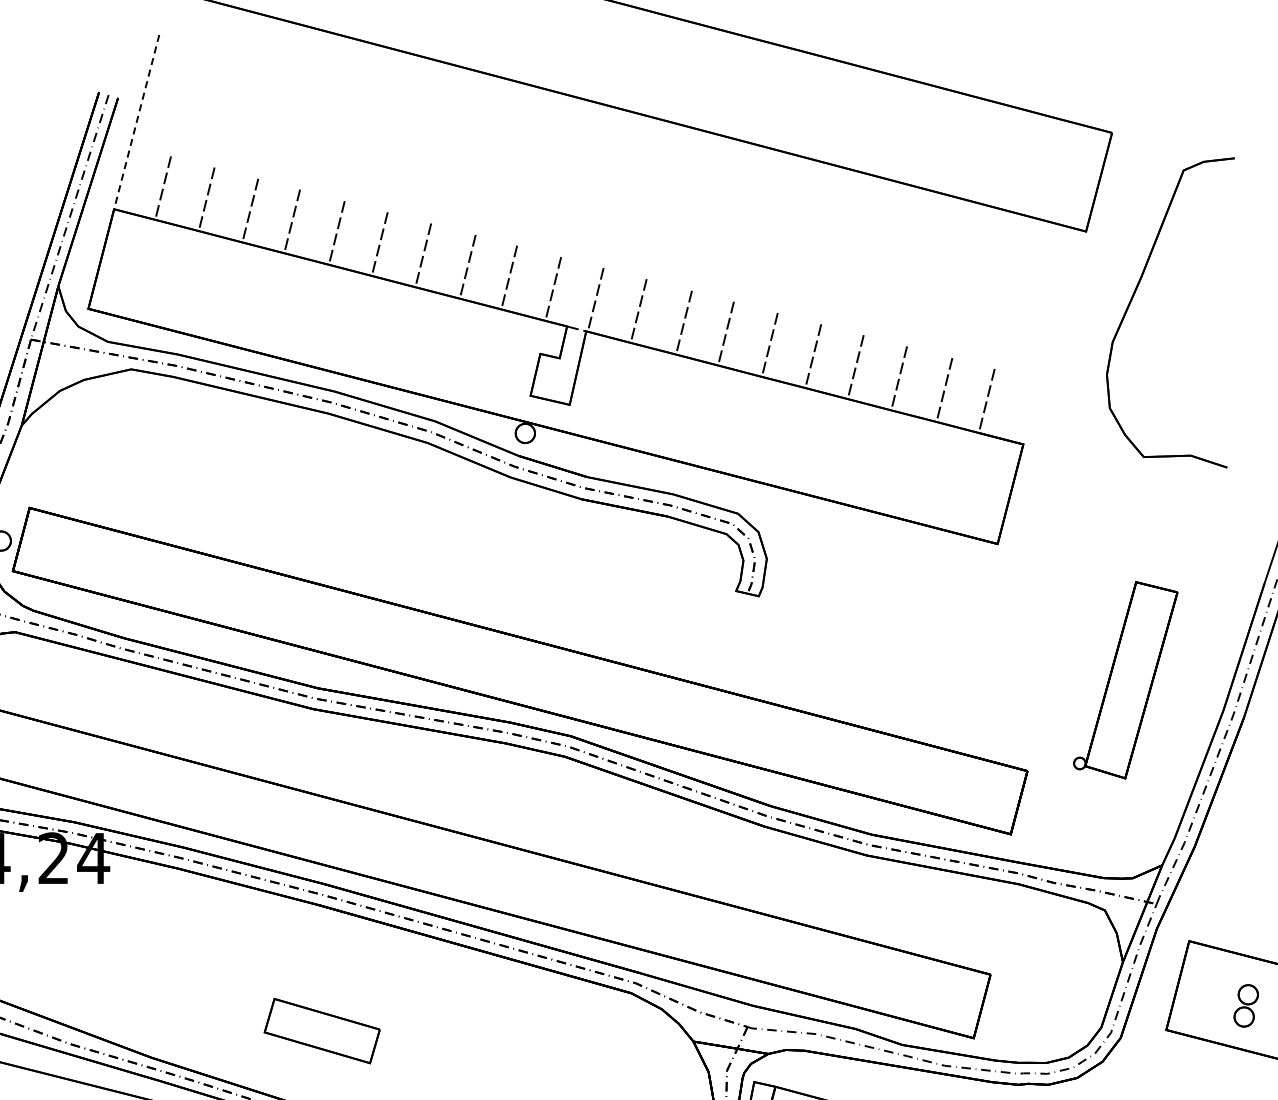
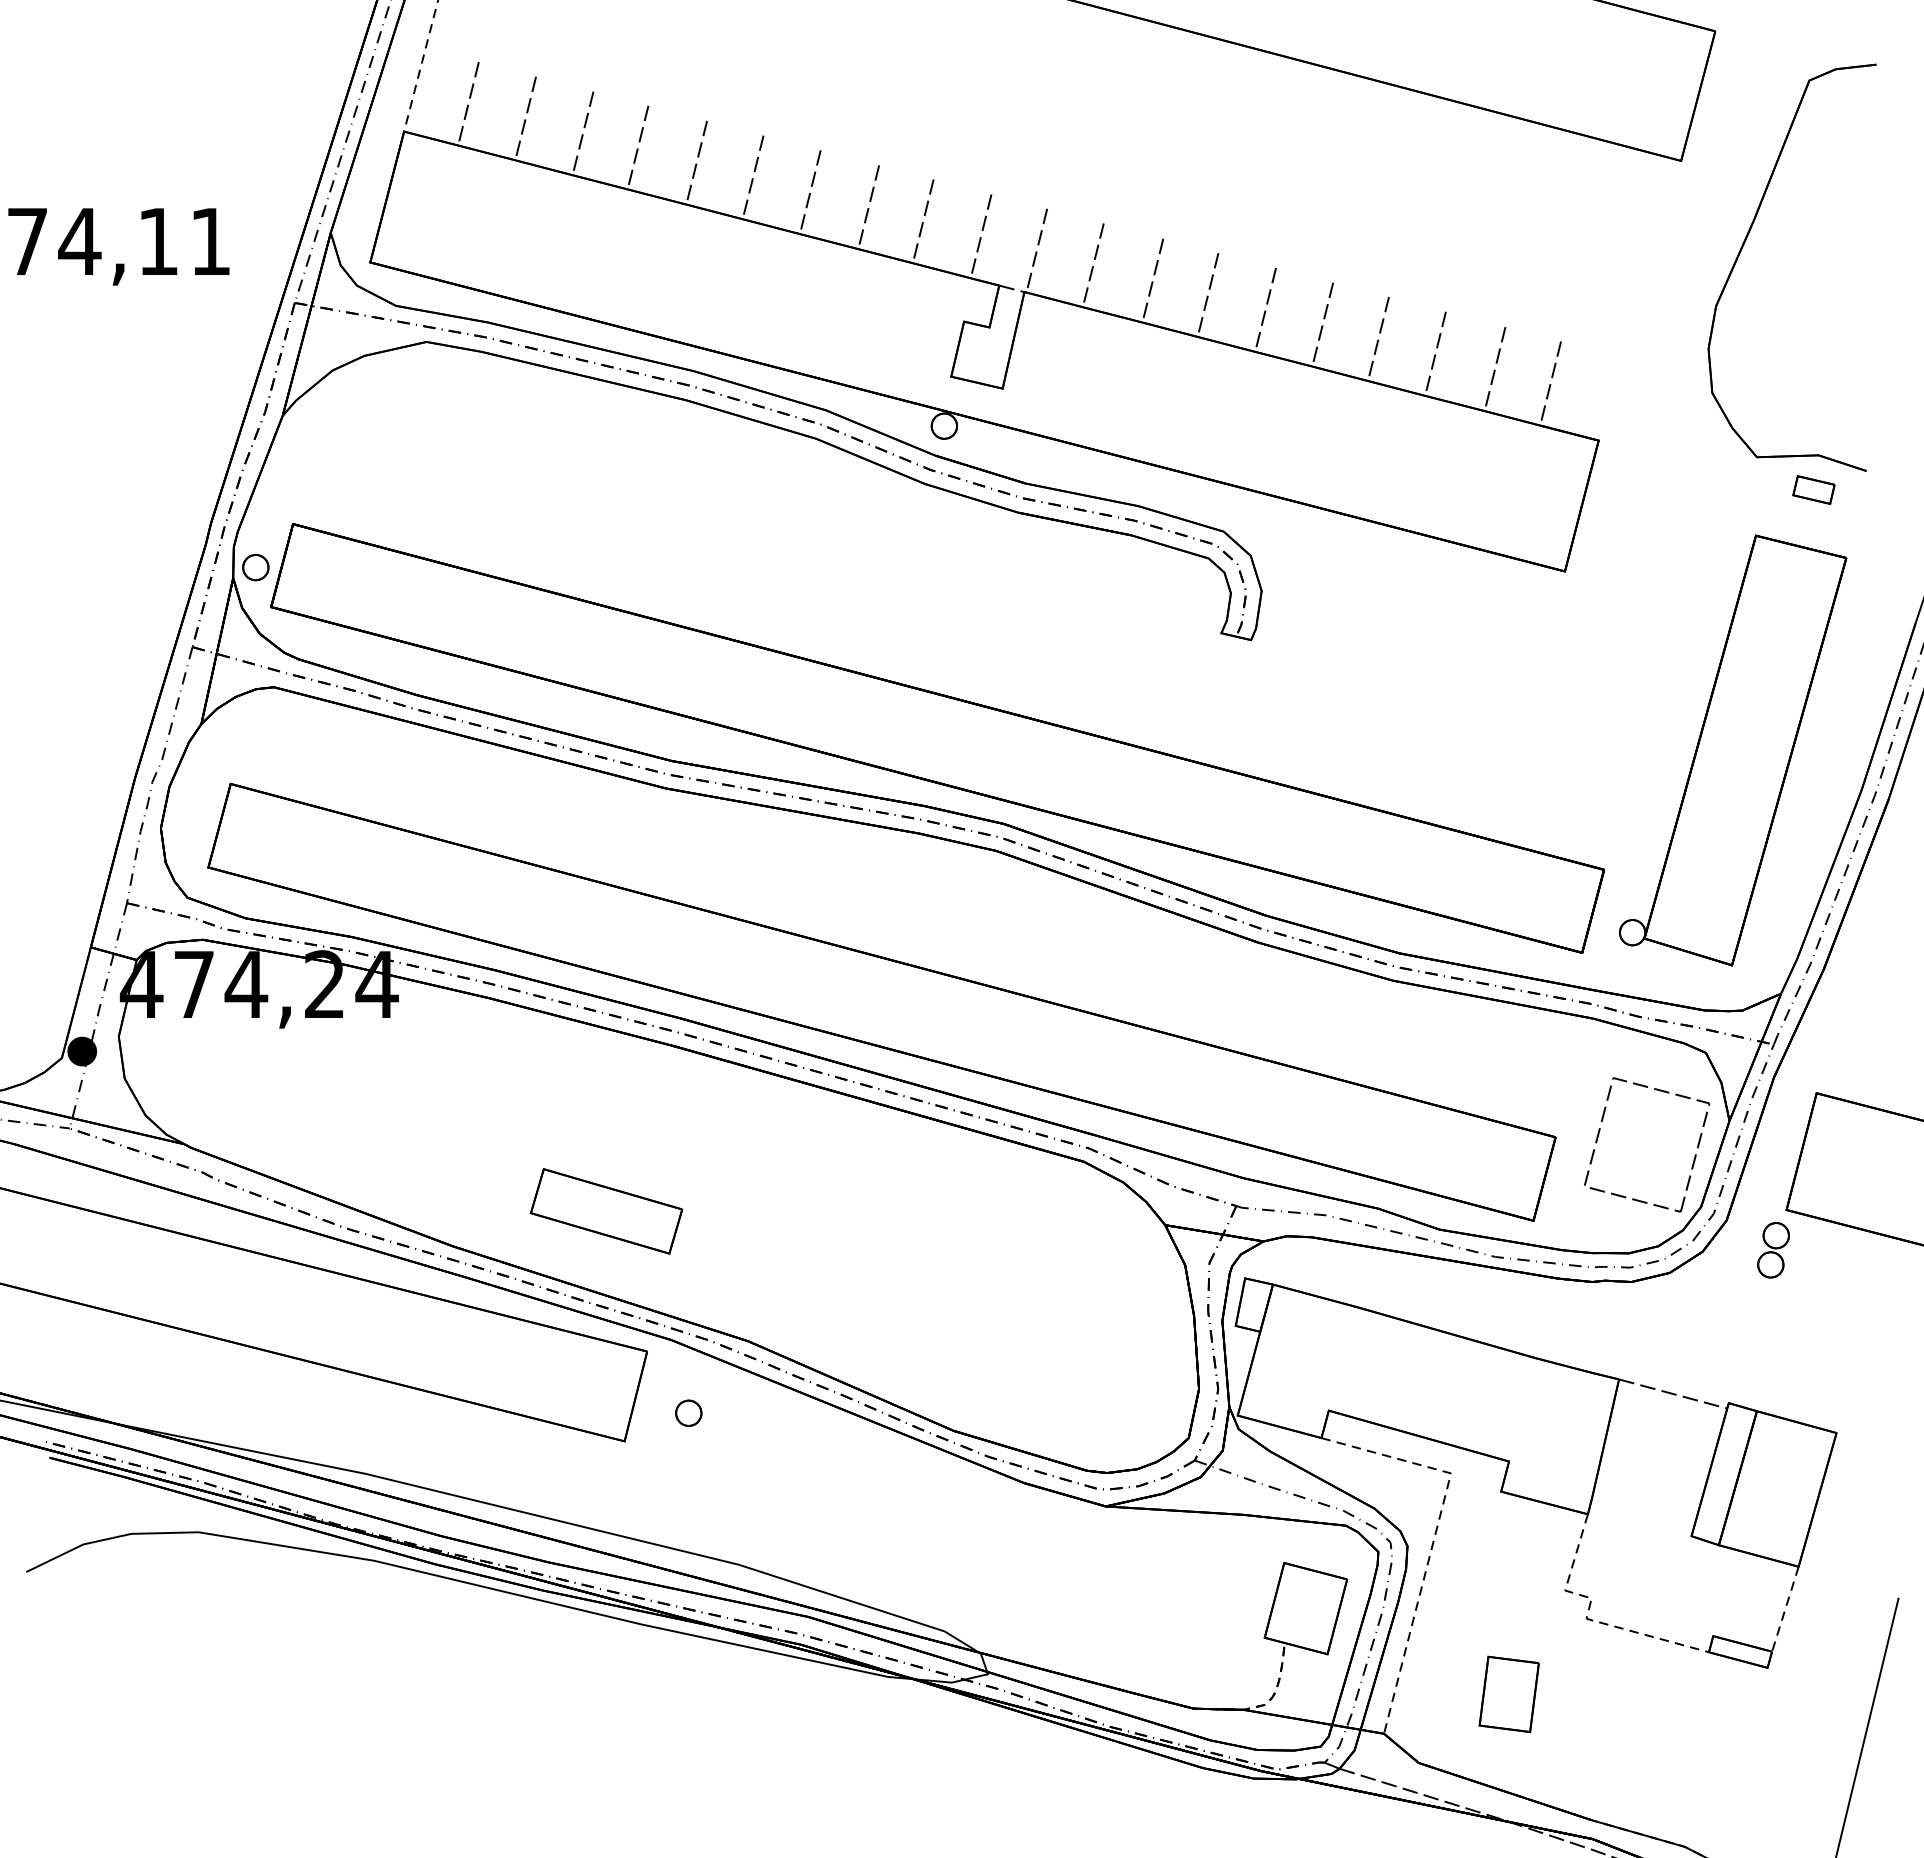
part: (1186, 481) -> (1813, 489), added
part: (1125, 680) -> (1733, 750), size x1.67
part: (1096, 988) -> (1694, 1155), added
part: (1246, 1006) -> (1773, 1250), moved
part: (321, 1031) -> (605, 1211), moved

